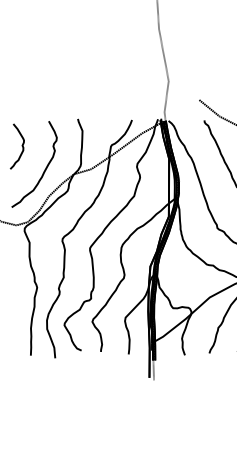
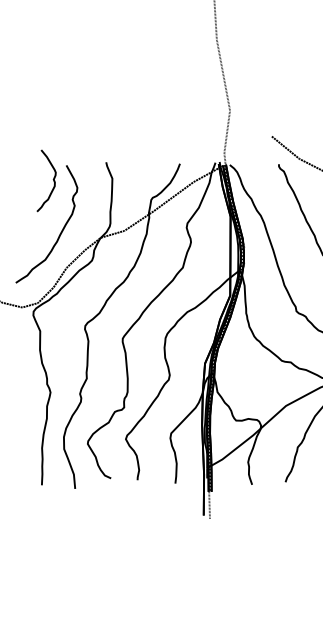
curve: (21, 146) -> (52, 180), moved

